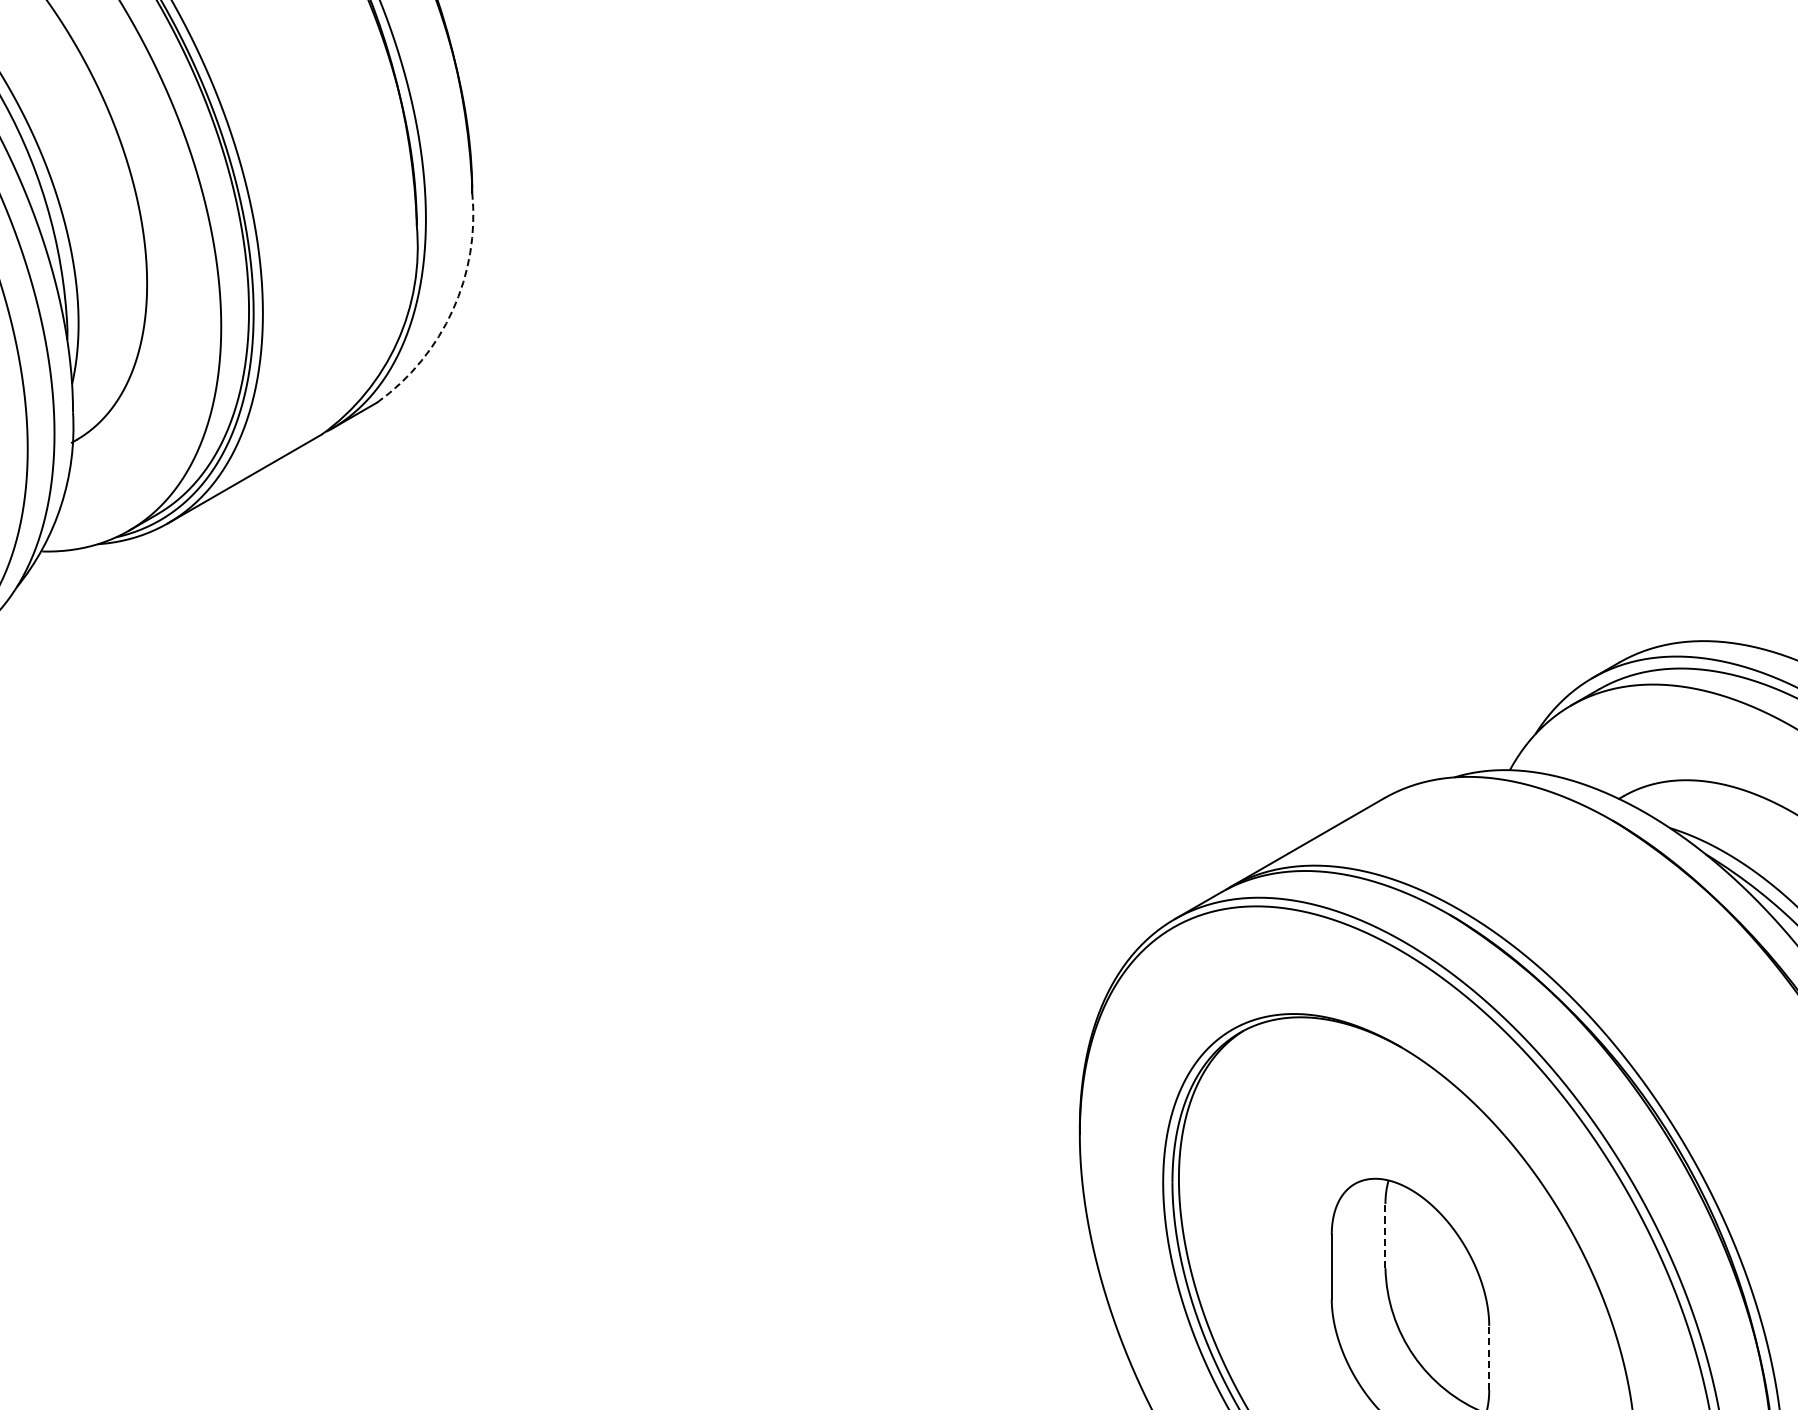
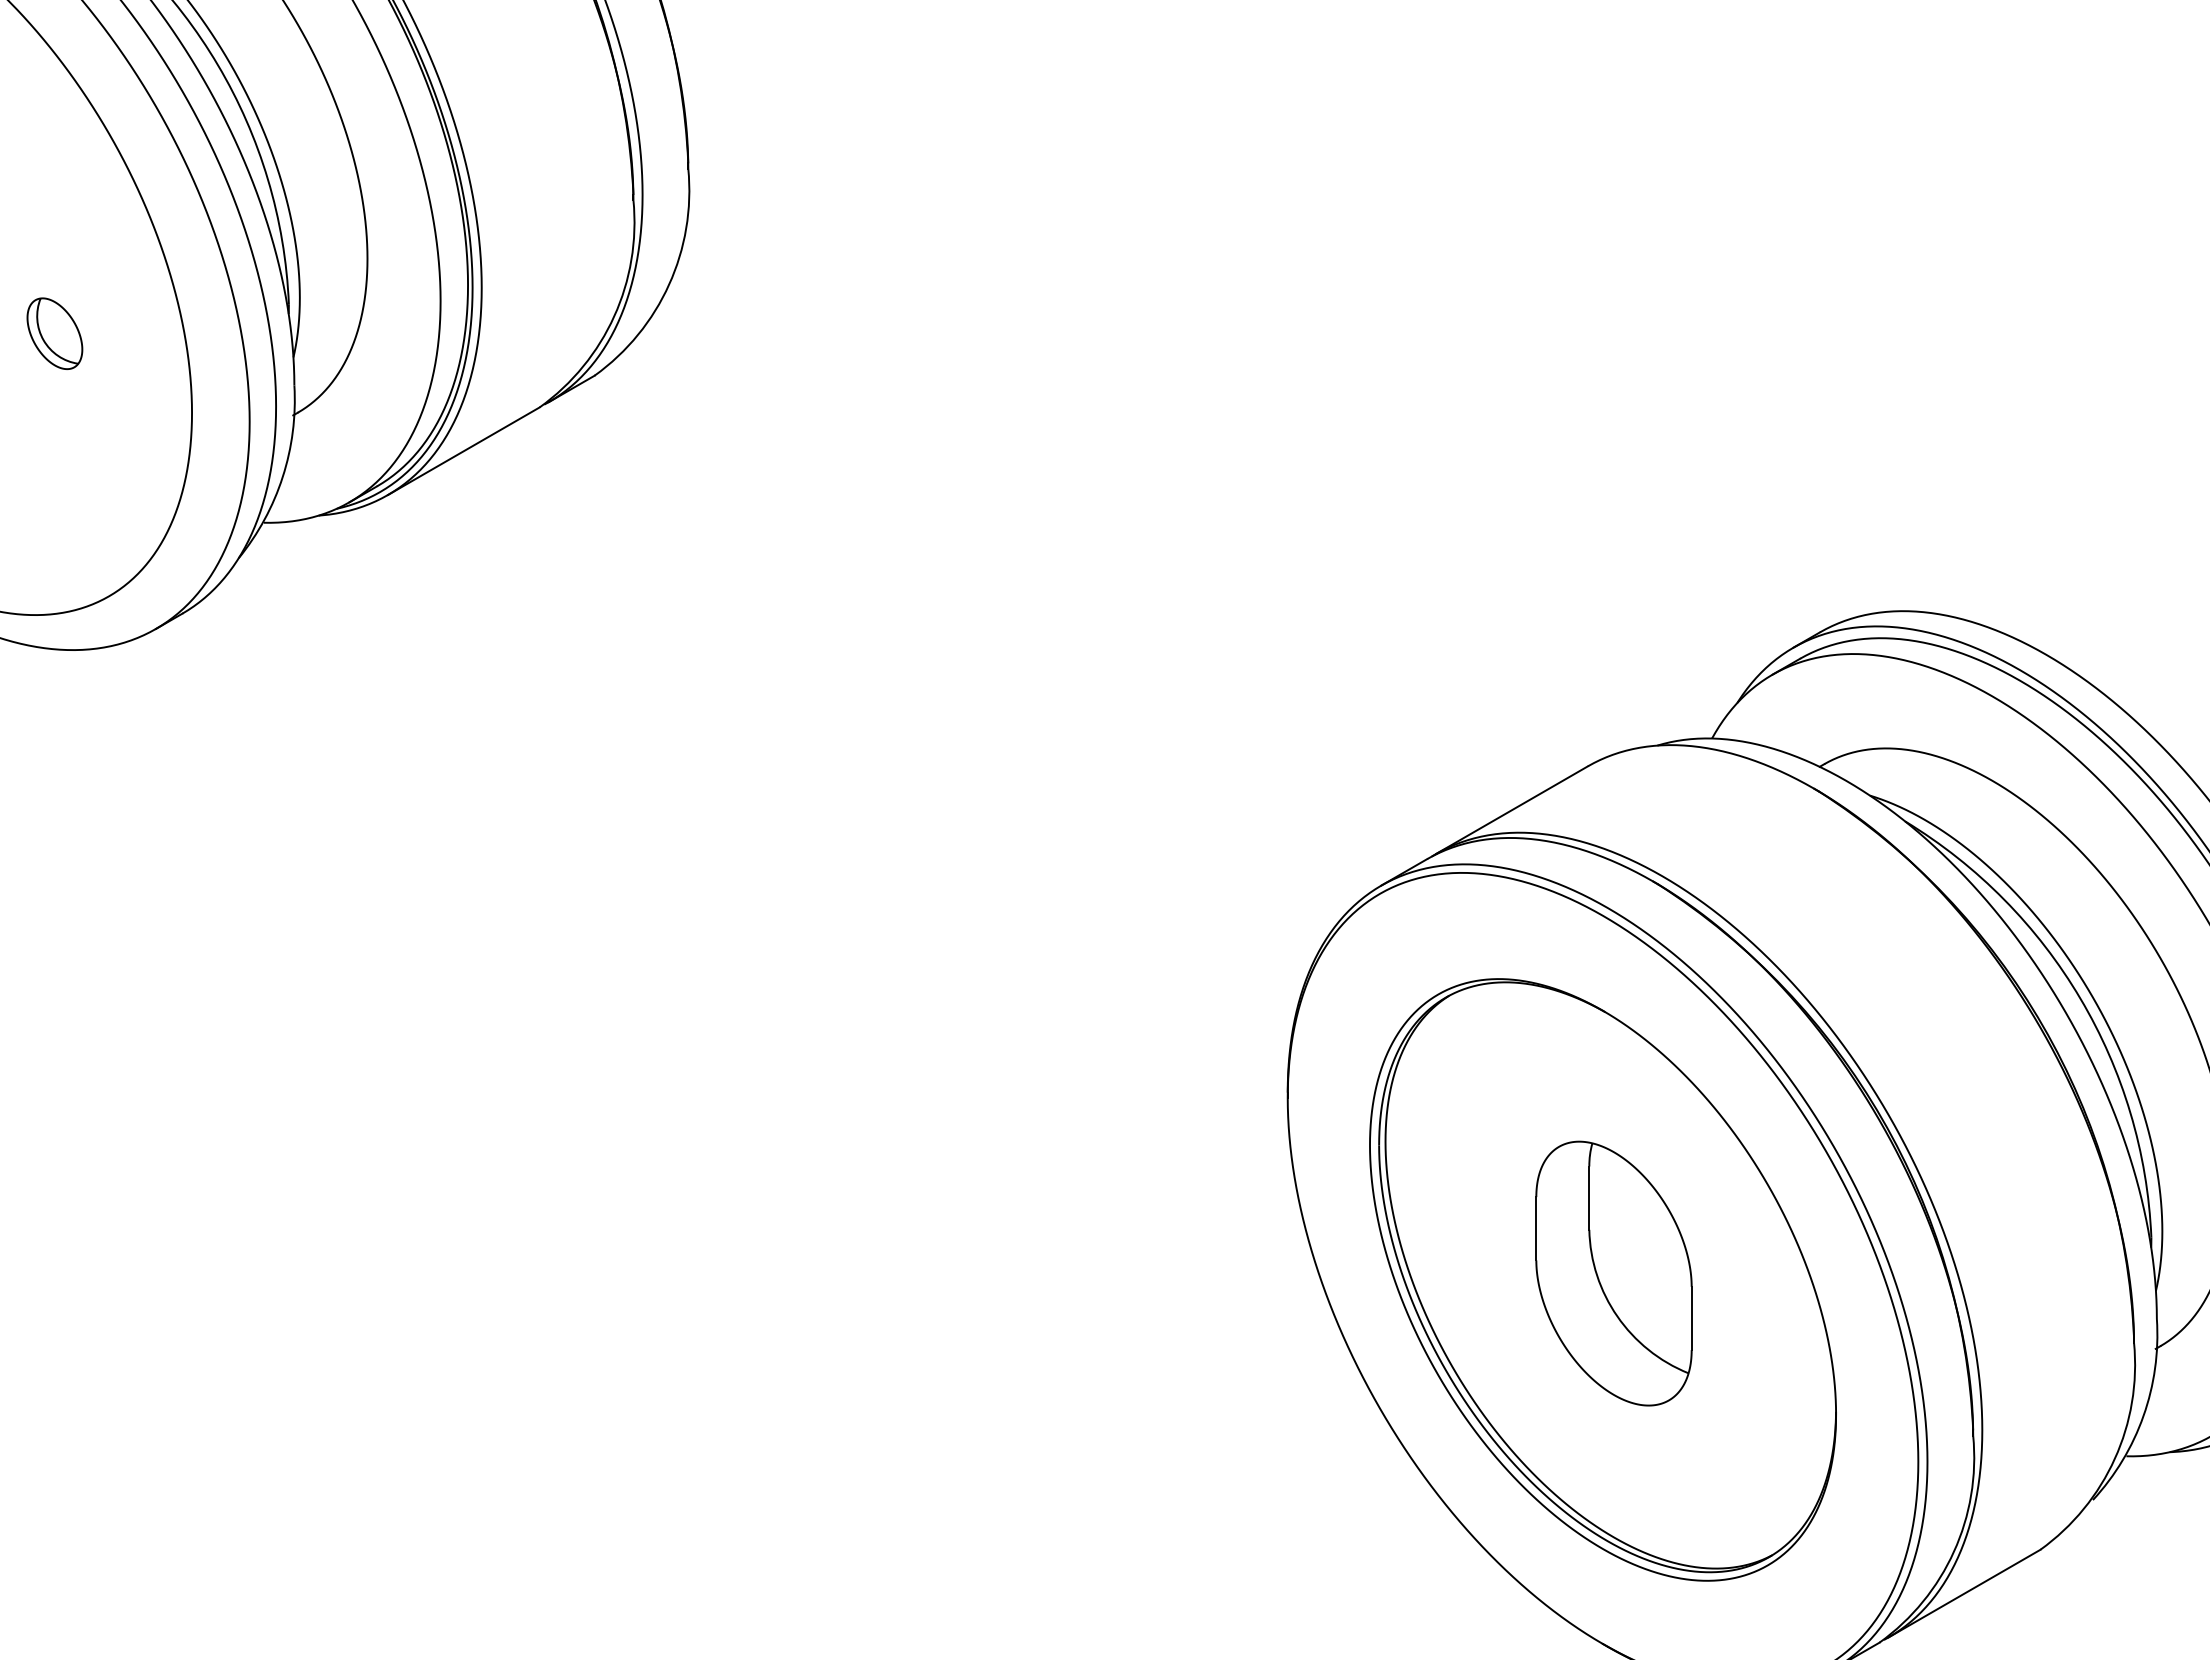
arc: (453, 310) -> (669, 284), dashed -> solid
line: (1385, 1236) -> (1589, 1198), dashed -> solid
line: (1489, 1357) -> (1691, 1318), dashed -> solid

